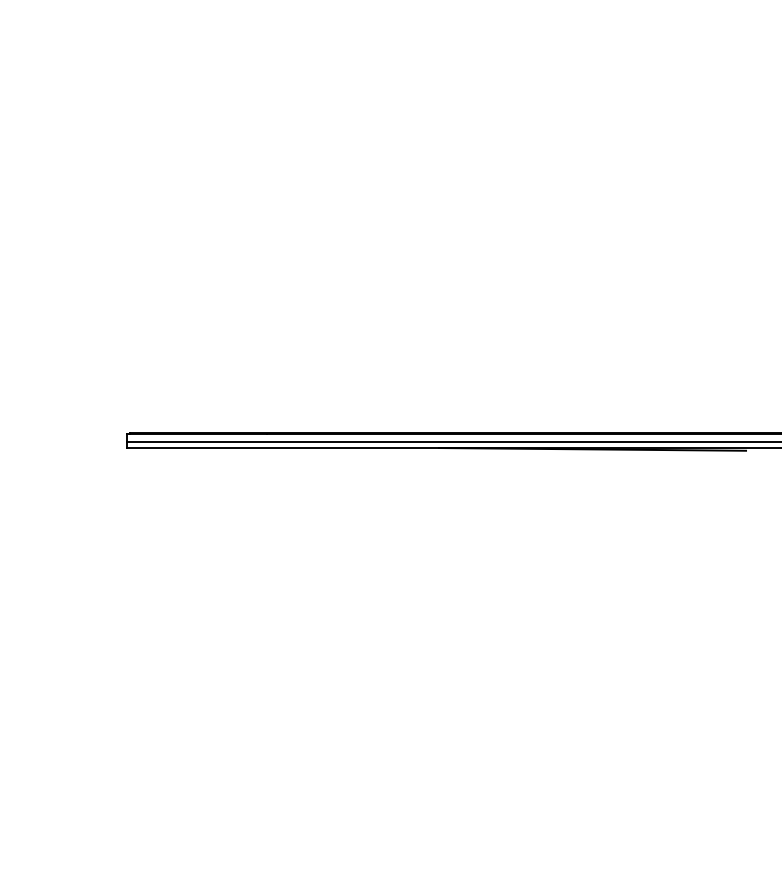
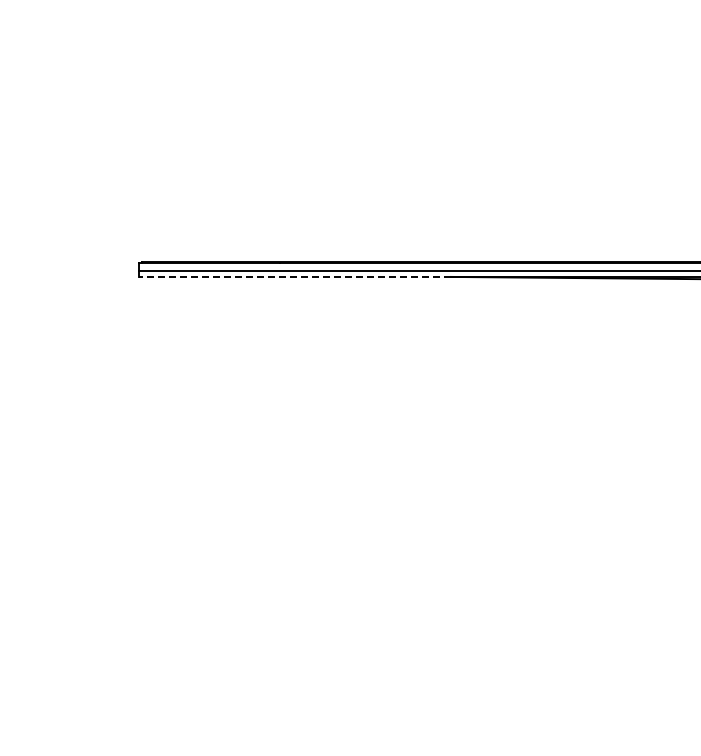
line: (283, 448) -> (295, 277), solid -> dashed

